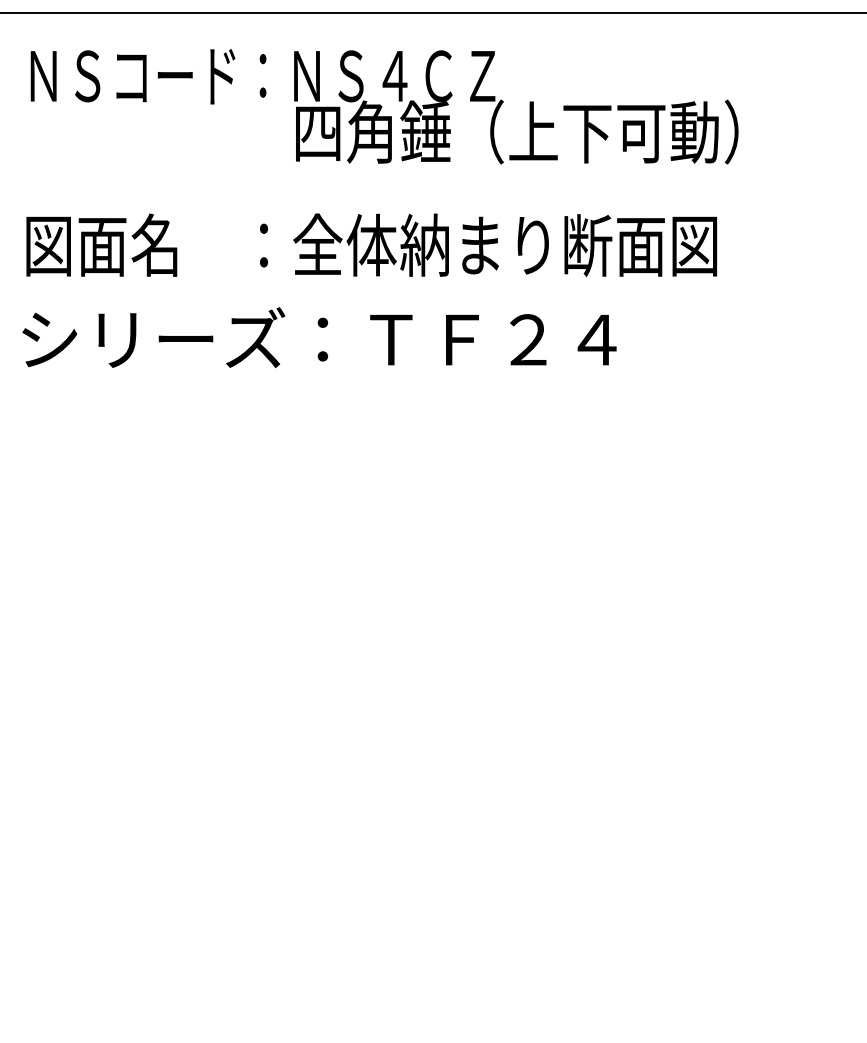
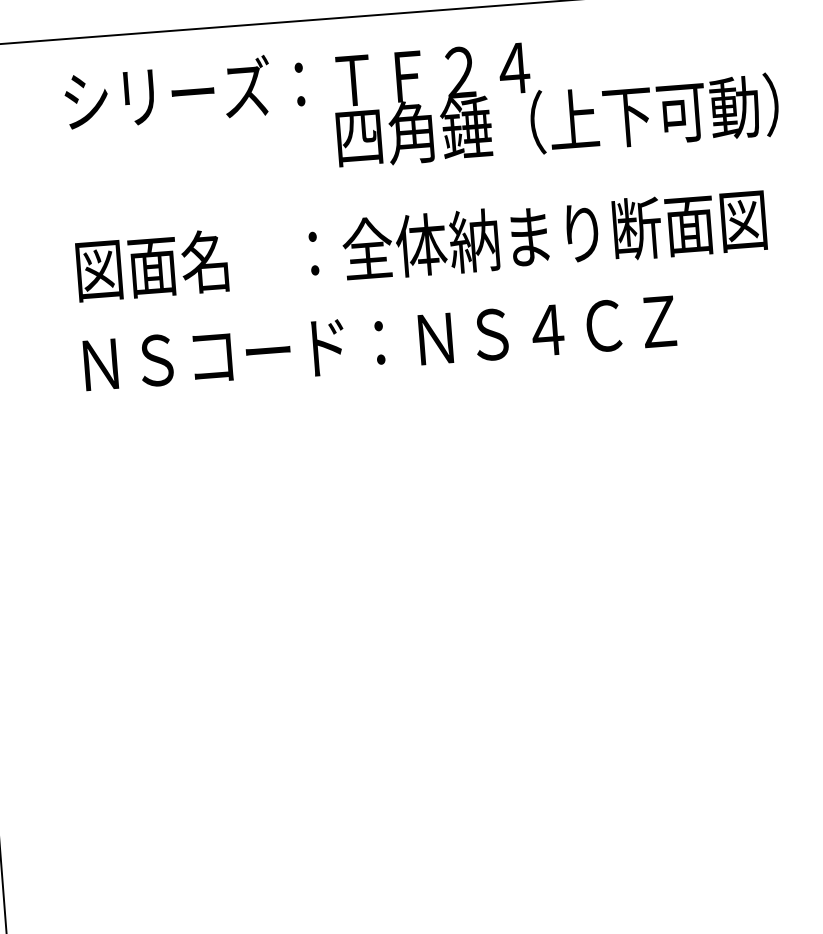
text: (261, 73) -> (298, 82), ＮＳコード：ＮＳ４ＣＺ -> シリーズ：ＴＦ２４
text: (320, 337) -> (377, 340), シリーズ：ＴＦ２４ -> ＮＳコード：ＮＳ４ＣＺ

